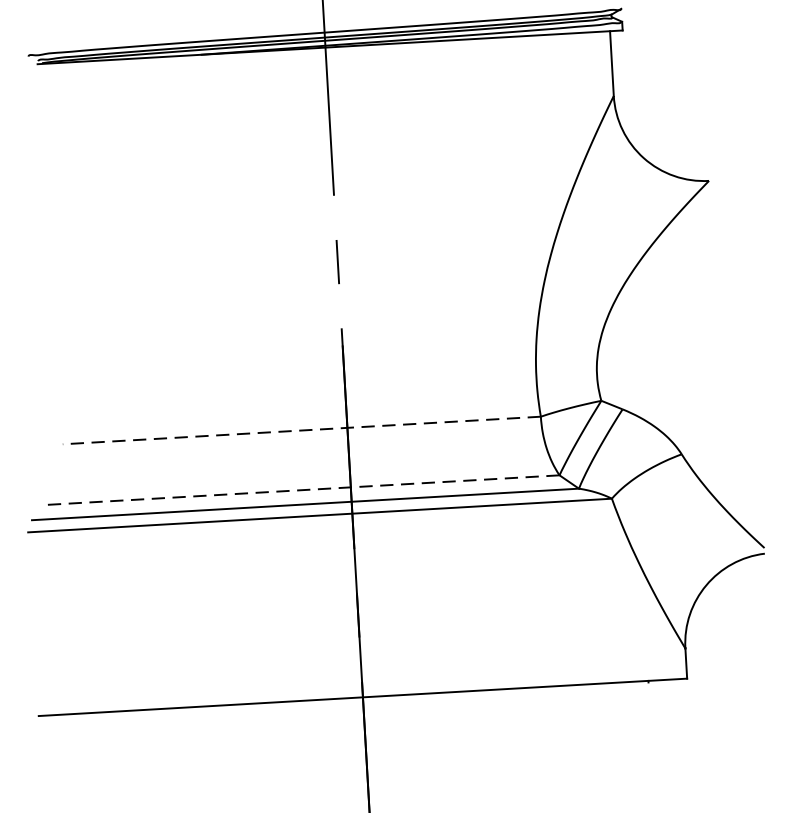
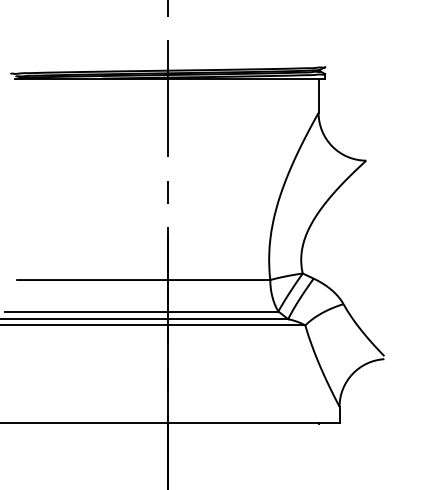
line: (301, 431) -> (143, 280), dashed -> solid
line: (301, 490) -> (141, 311), dashed -> solid

